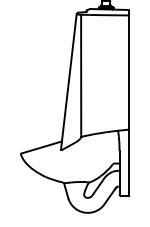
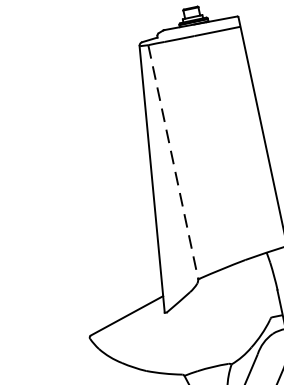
line: (81, 75) -> (173, 161), solid -> dashed

